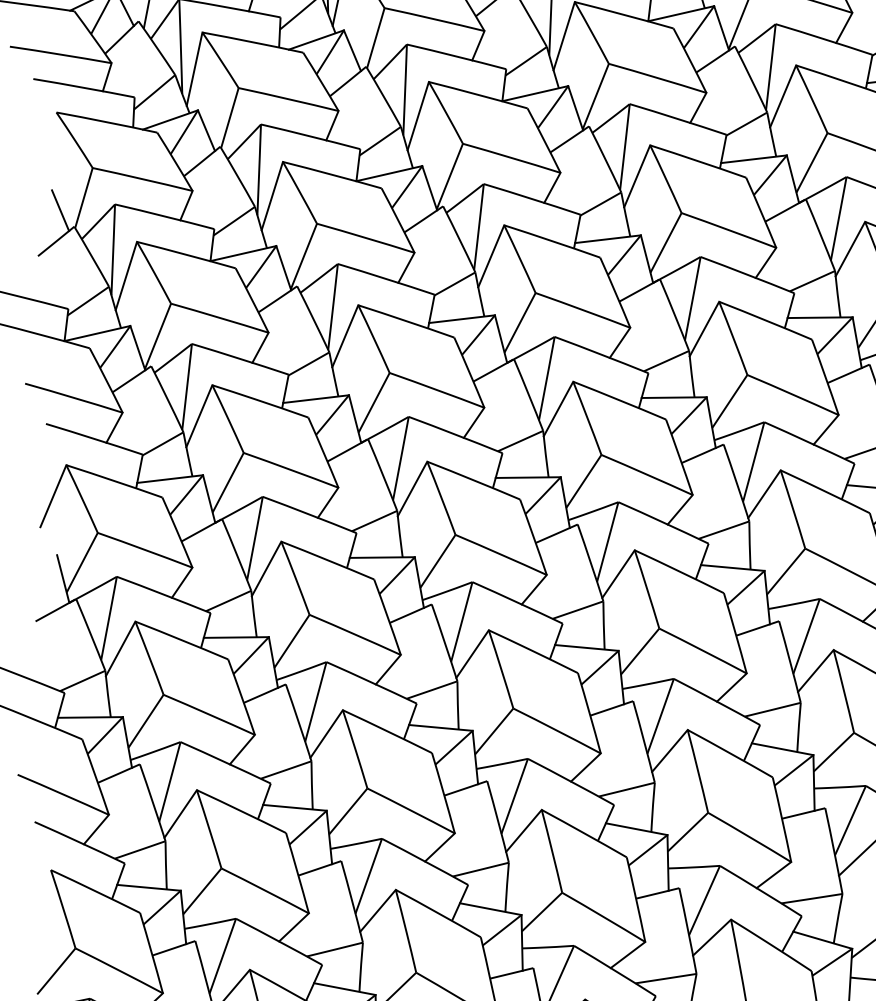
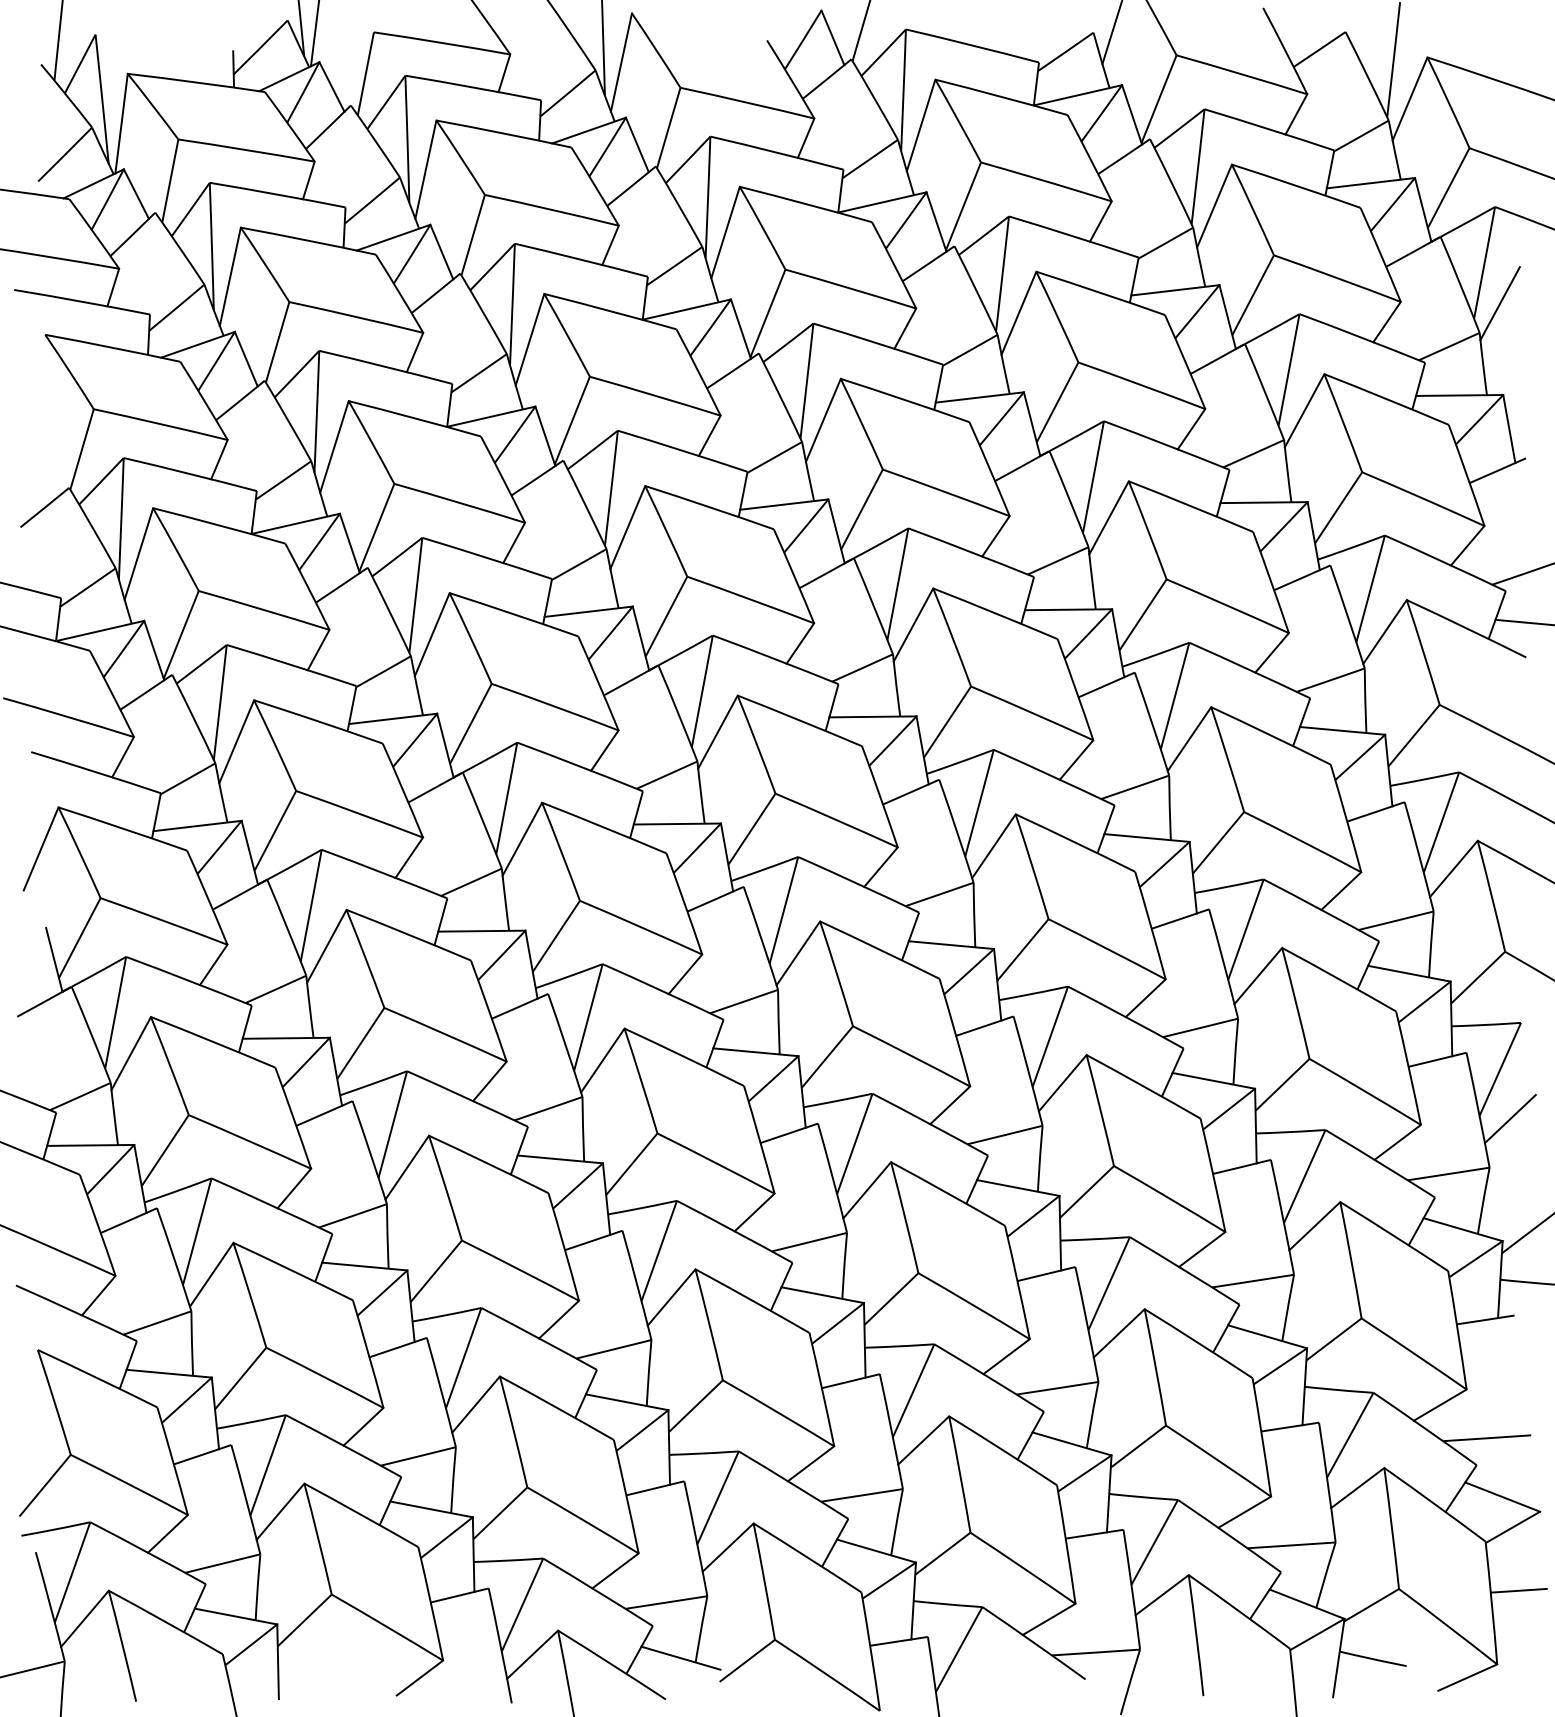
line: (60, 210) -> (50, 466), removed

